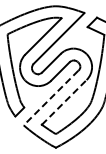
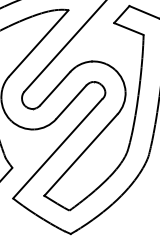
line: (51, 98) -> (58, 149), dashed -> solid
line: (64, 102) -> (81, 155), dashed -> solid

